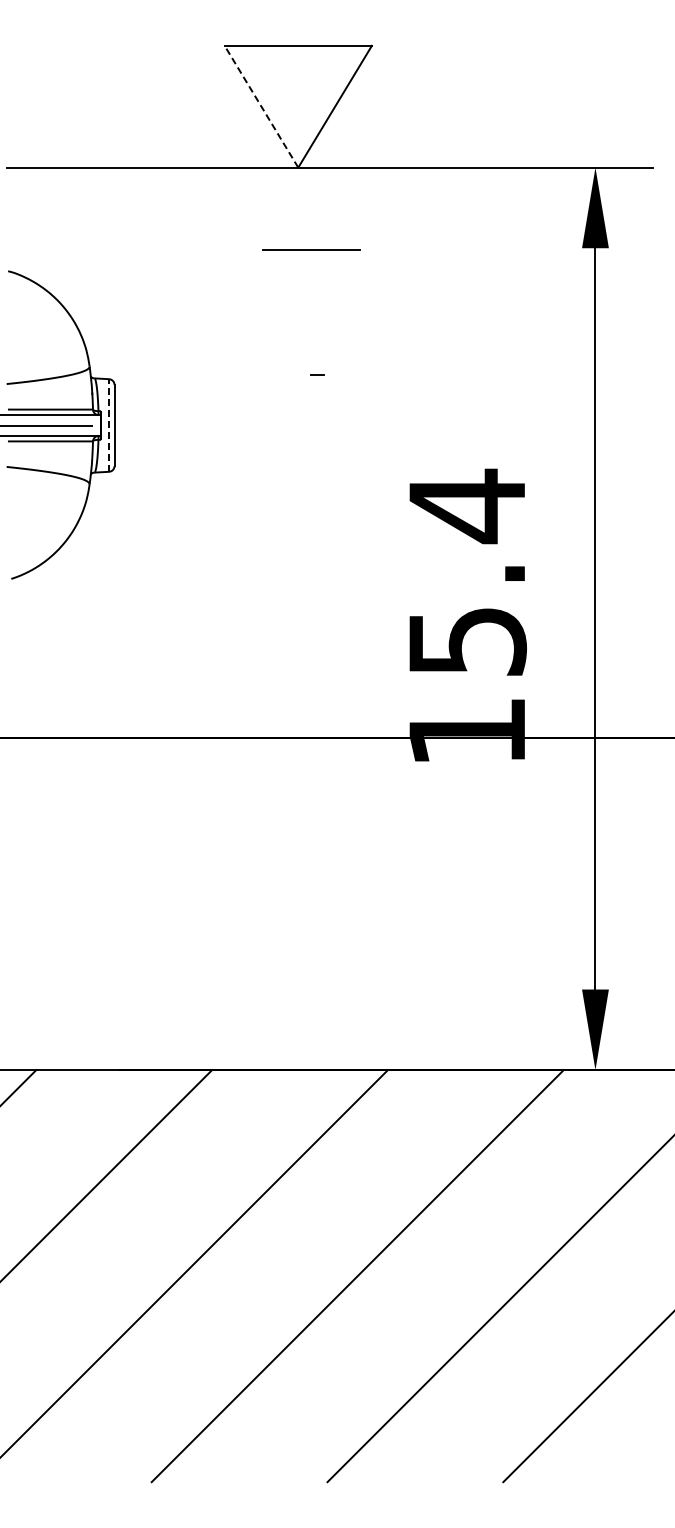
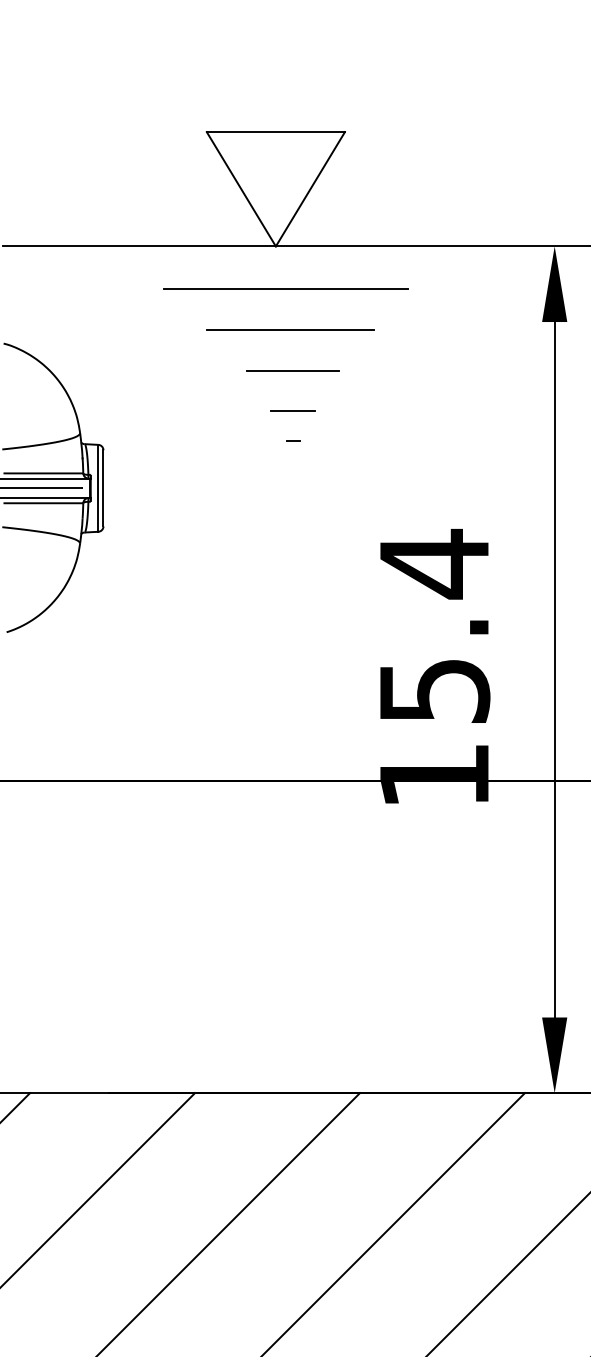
line: (261, 106) -> (241, 189), dashed -> solid
line: (309, 213) -> (286, 289), added
line: (311, 249) -> (292, 370), moved
line: (313, 256) -> (290, 329), added
line: (316, 342) -> (292, 410), added
line: (109, 425) -> (98, 488), dashed -> solid

